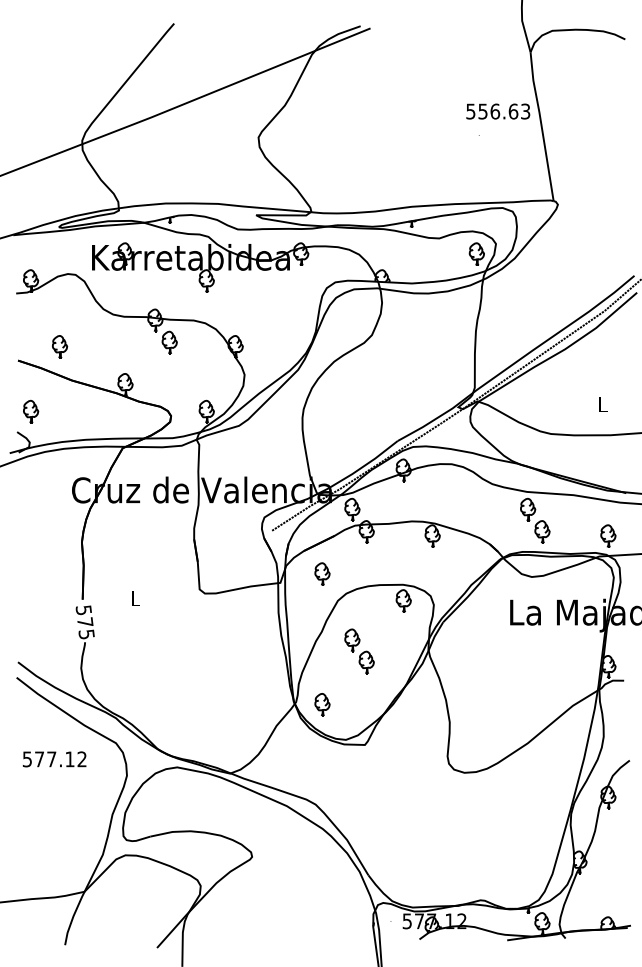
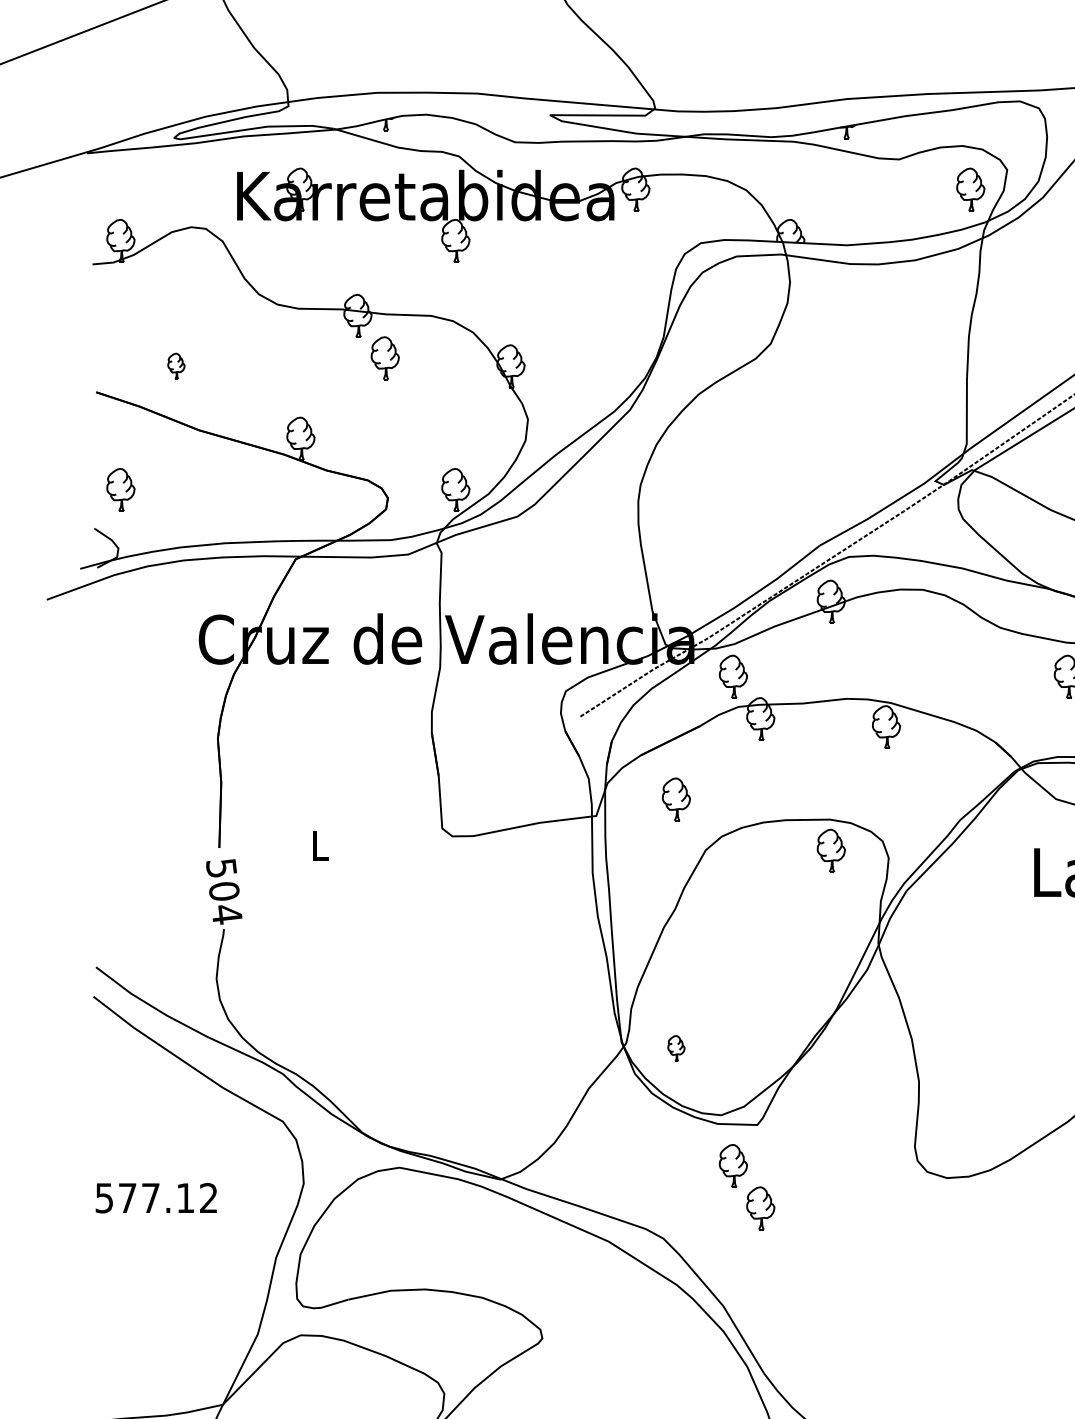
part: (60, 346) -> (177, 365), size x0.6
text: (85, 628) -> (224, 902), 575 -> 504
part: (359, 651) -> (746, 1186), moved
part: (322, 704) -> (676, 1047), size x0.6
text: (54, 759) -> (156, 1198), moved

